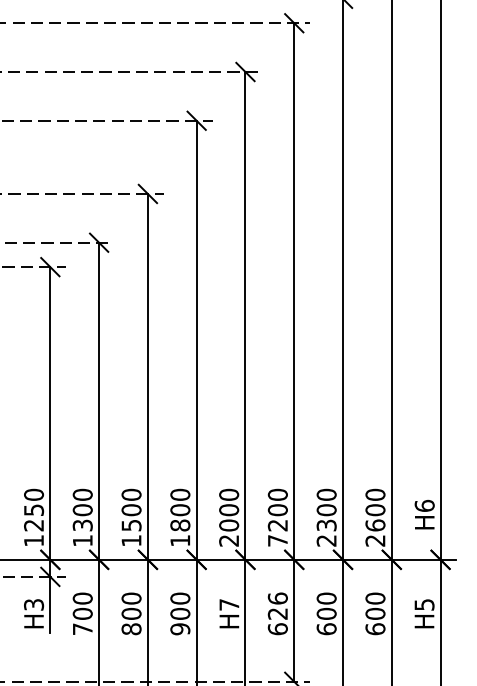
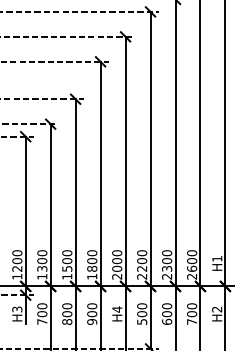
text: (425, 505) -> (217, 258), H6 -> H1
text: (34, 511) -> (17, 261), 1250 -> 1200
text: (278, 540) -> (142, 276), 7200 -> 2200
text: (229, 604) -> (117, 309), H7 -> H4
text: (425, 604) -> (217, 309), H5 -> H2
text: (278, 612) -> (142, 313), 626 -> 500
text: (376, 628) -> (192, 321), 600 -> 700

